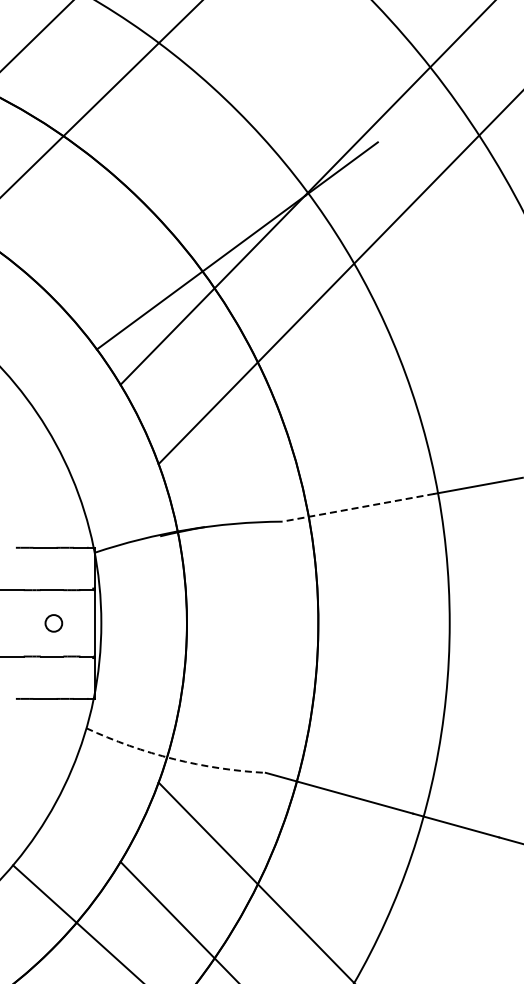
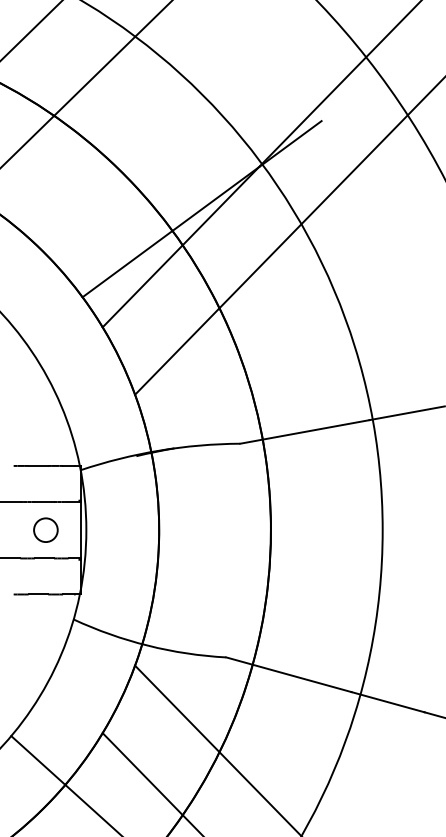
line: (357, 507) -> (304, 431), dashed -> solid
circle: (53, 623) -> (45, 530), size x1.67
arc: (173, 759) -> (147, 646), dashed -> solid

